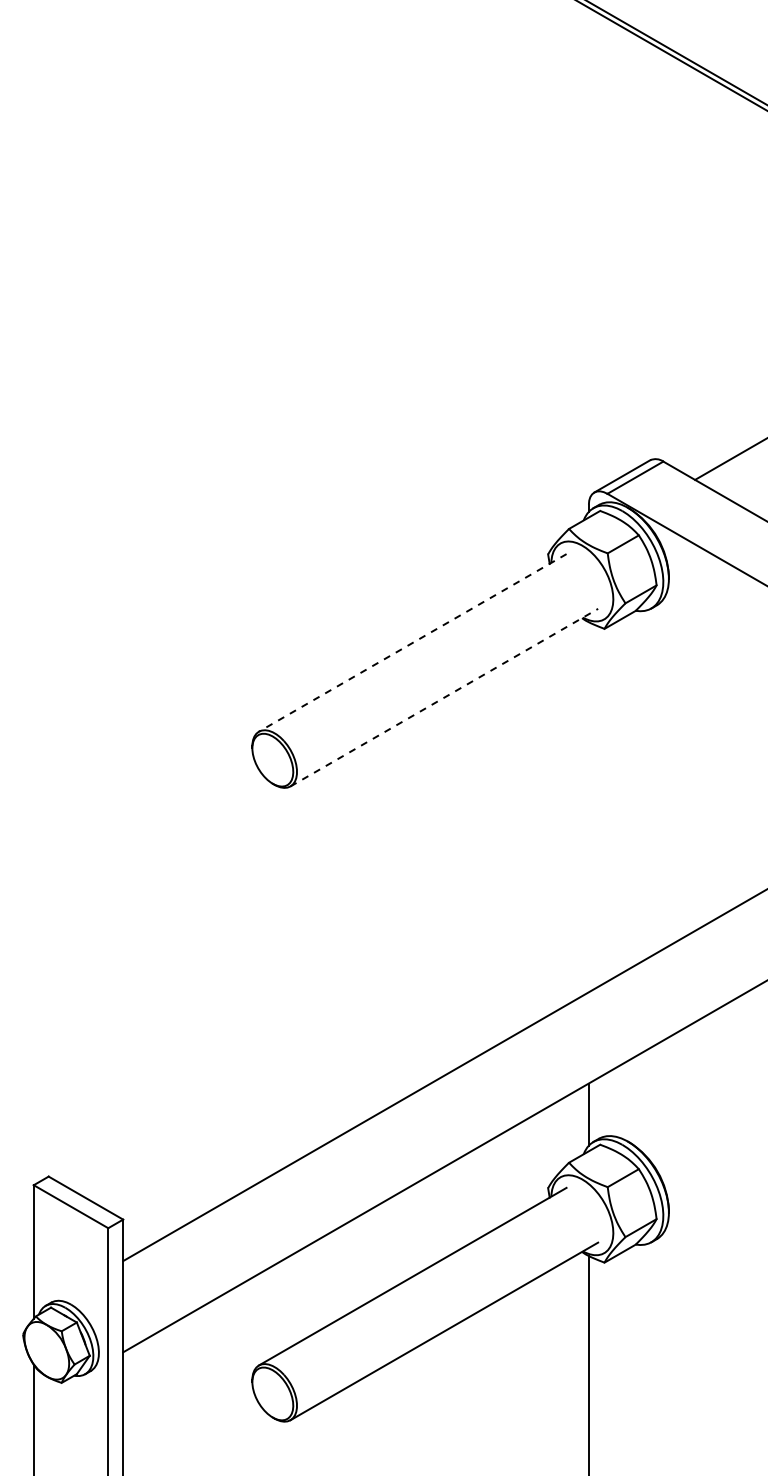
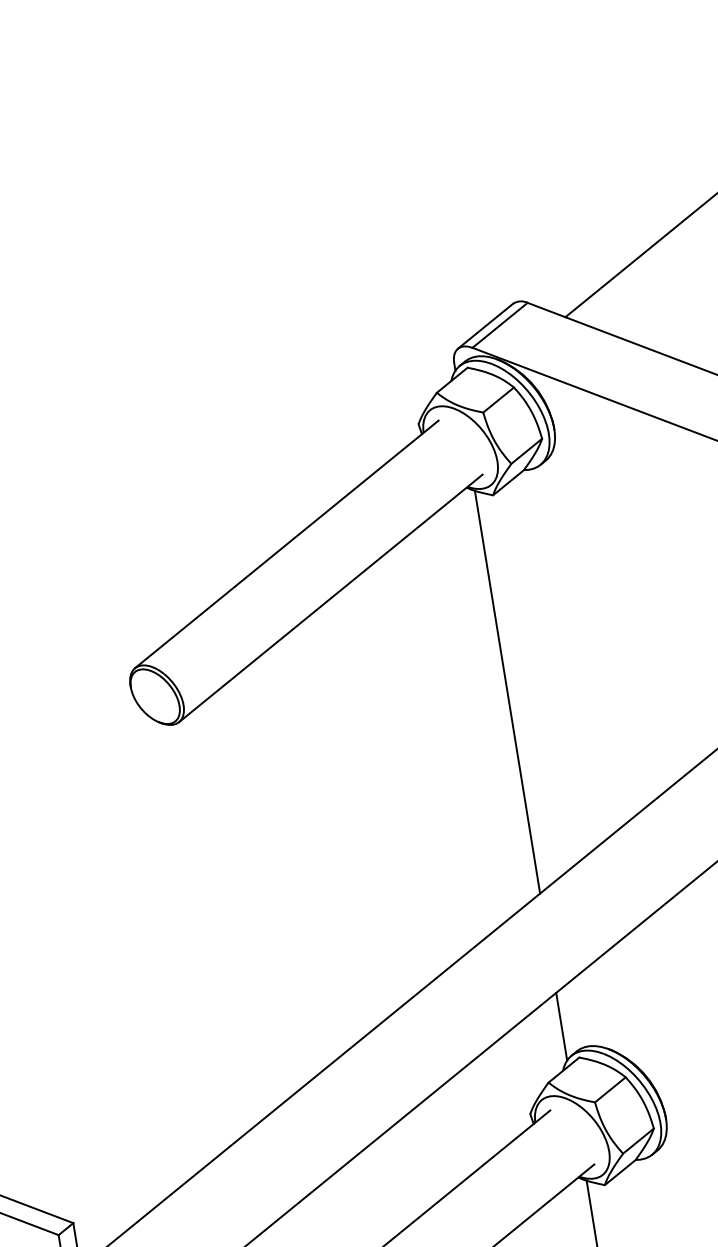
line: (412, 642) -> (286, 543), dashed -> solid
line: (444, 697) -> (331, 598), dashed -> solid
line: (588, 807) -> (507, 692), added

